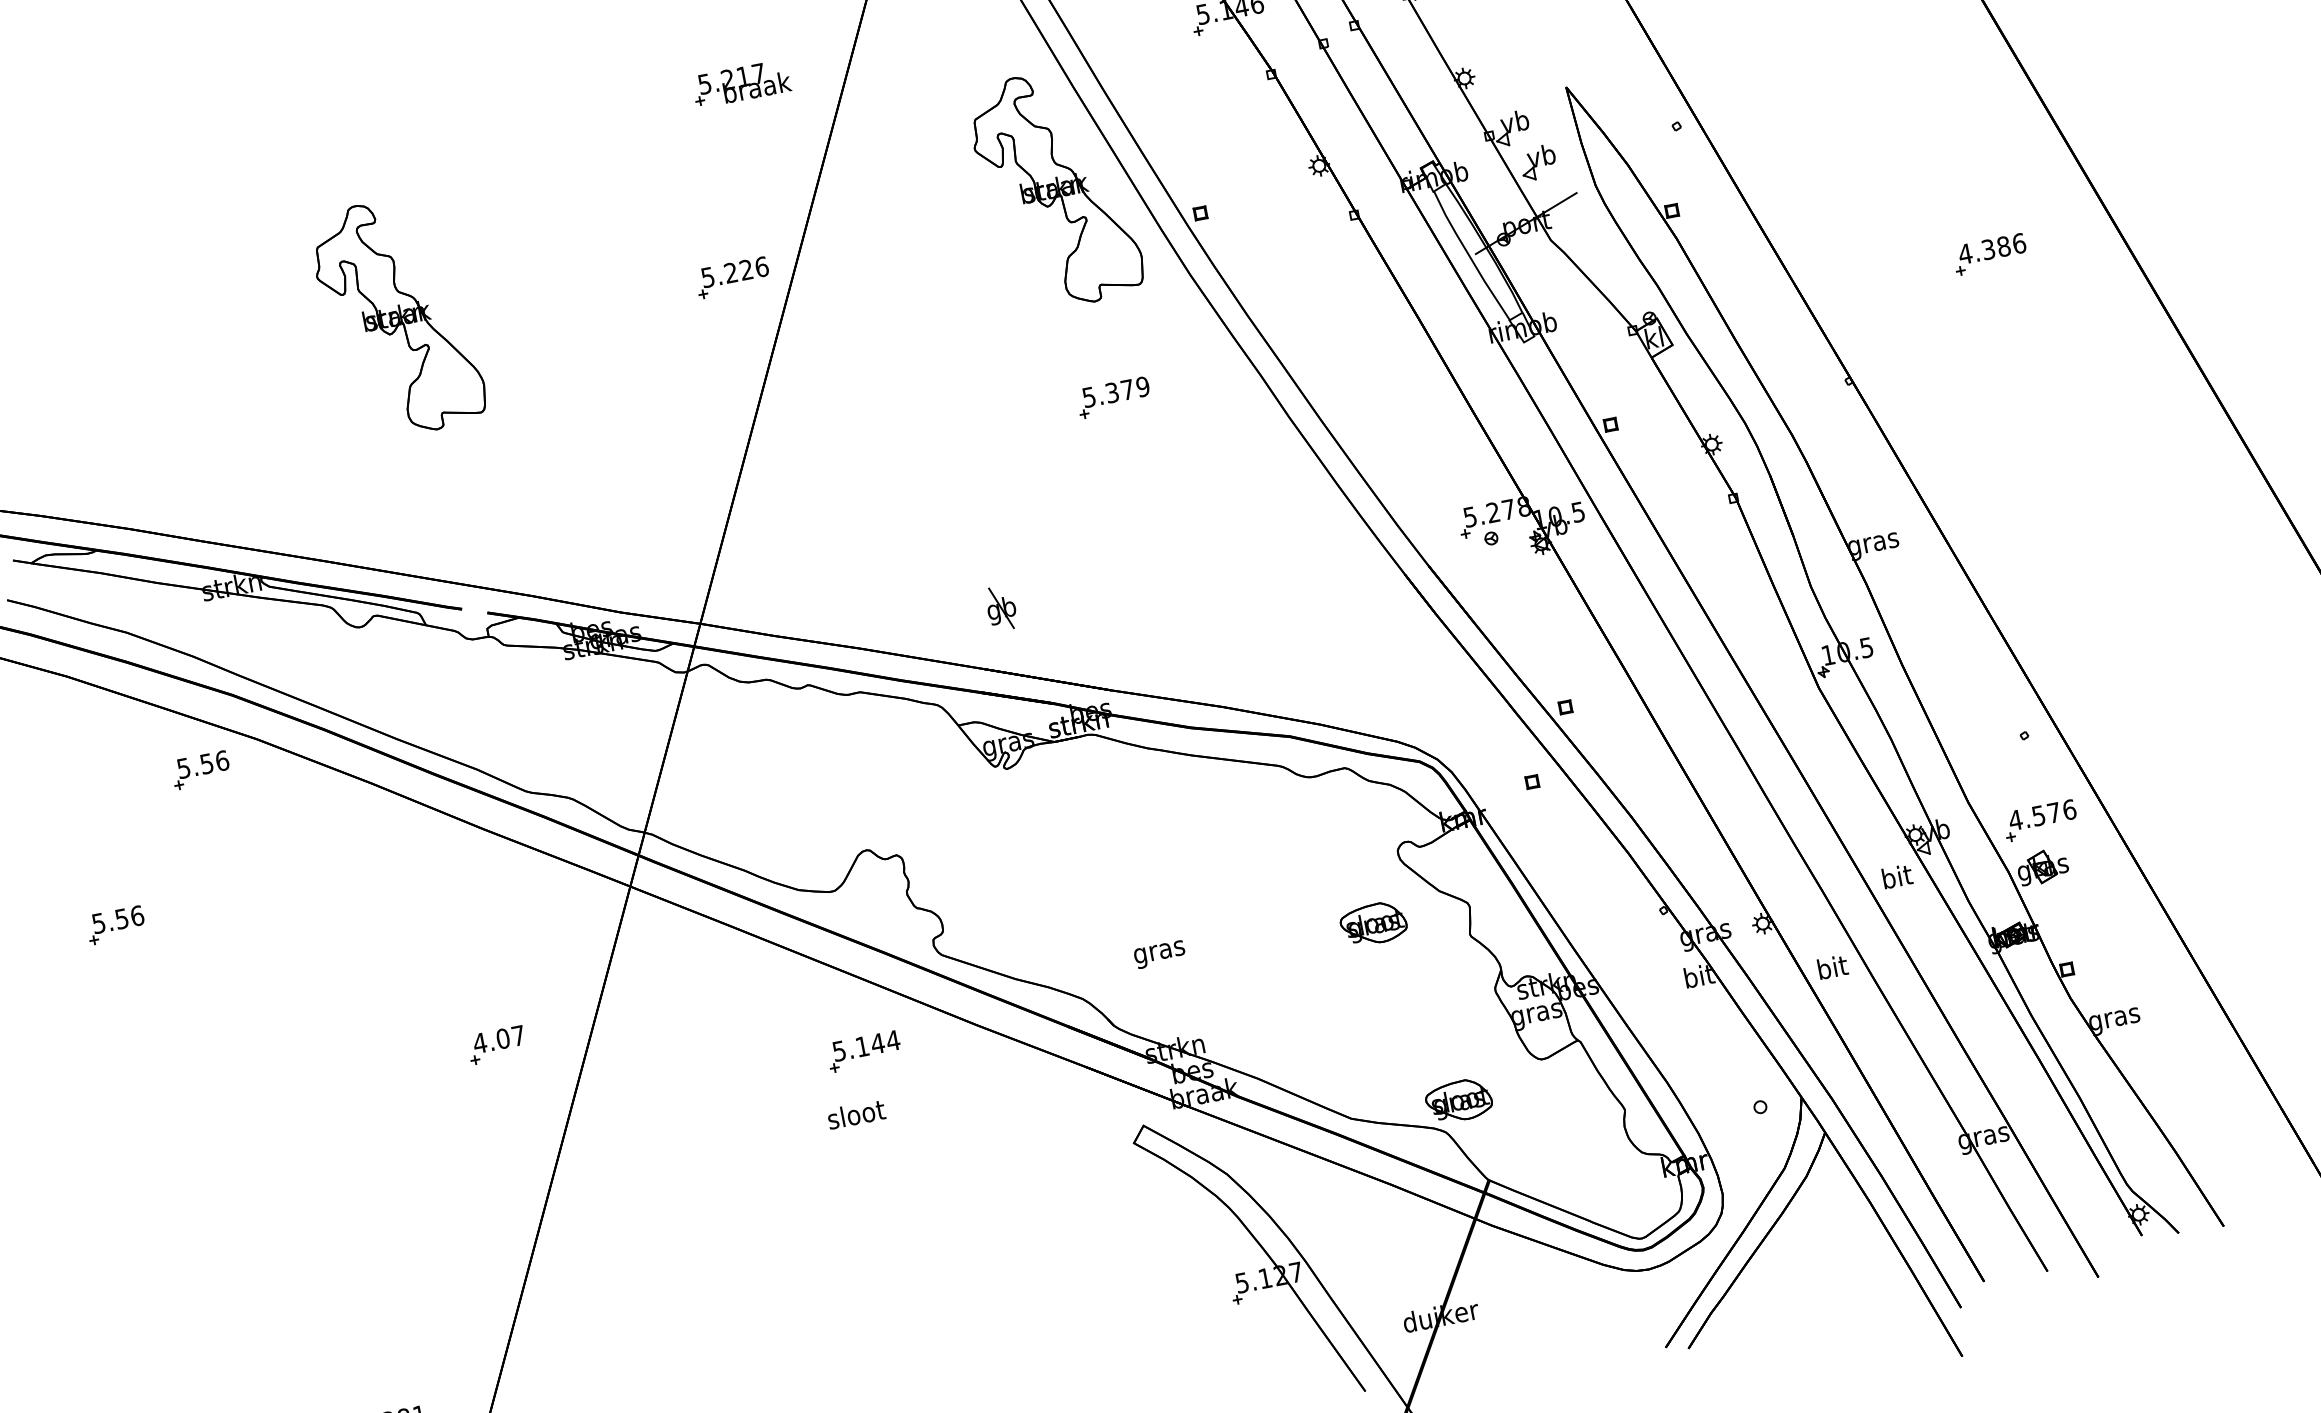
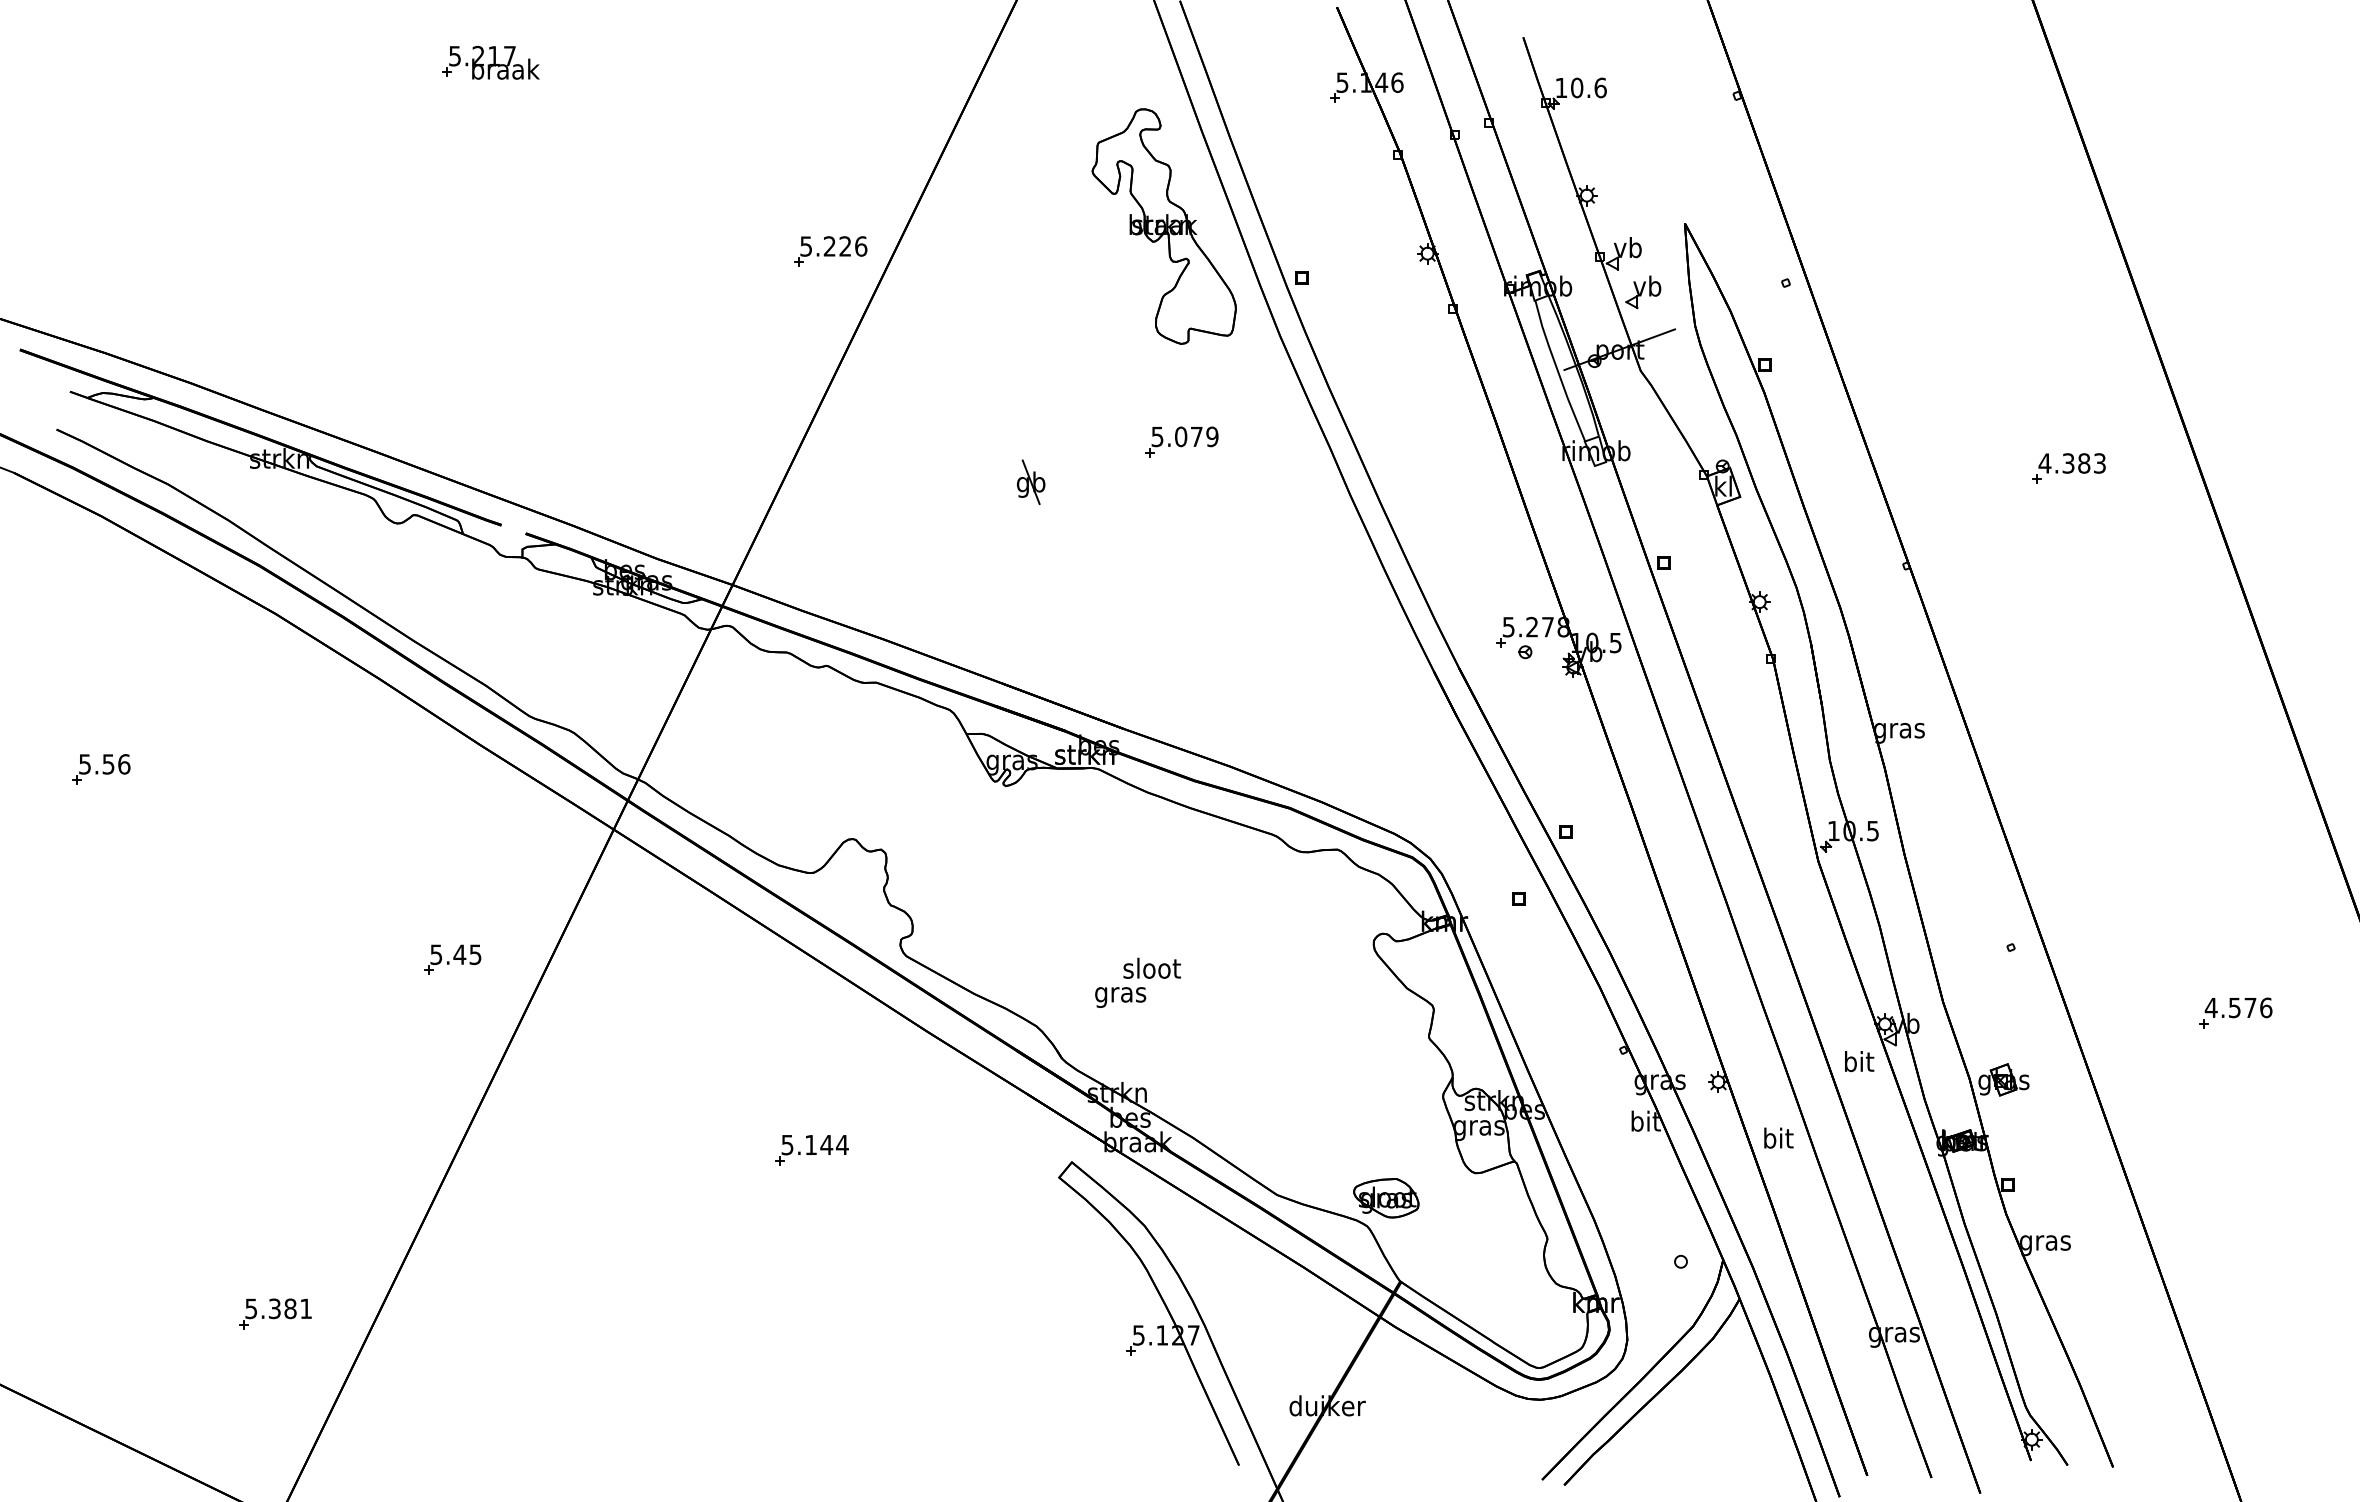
part: (740, 83) -> (490, 62), moved
text: (2018, 243) -> (2099, 463), 4.386 -> 4.383
part: (397, 317) -> (493, 226), removed
text: (1112, 392) -> (1181, 436), 5.379 -> 5.079
part: (1001, 607) -> (1031, 481), moved
part: (200, 770) -> (214, 633), removed
part: (2040, 820) -> (2235, 1012), moved
part: (1373, 924) -> (1336, 1008), removed
text: (498, 1039) -> (455, 954), 4.07 -> 5.45
part: (863, 1051) -> (811, 1150), moved
text: (855, 1113) -> (1151, 967), moved

